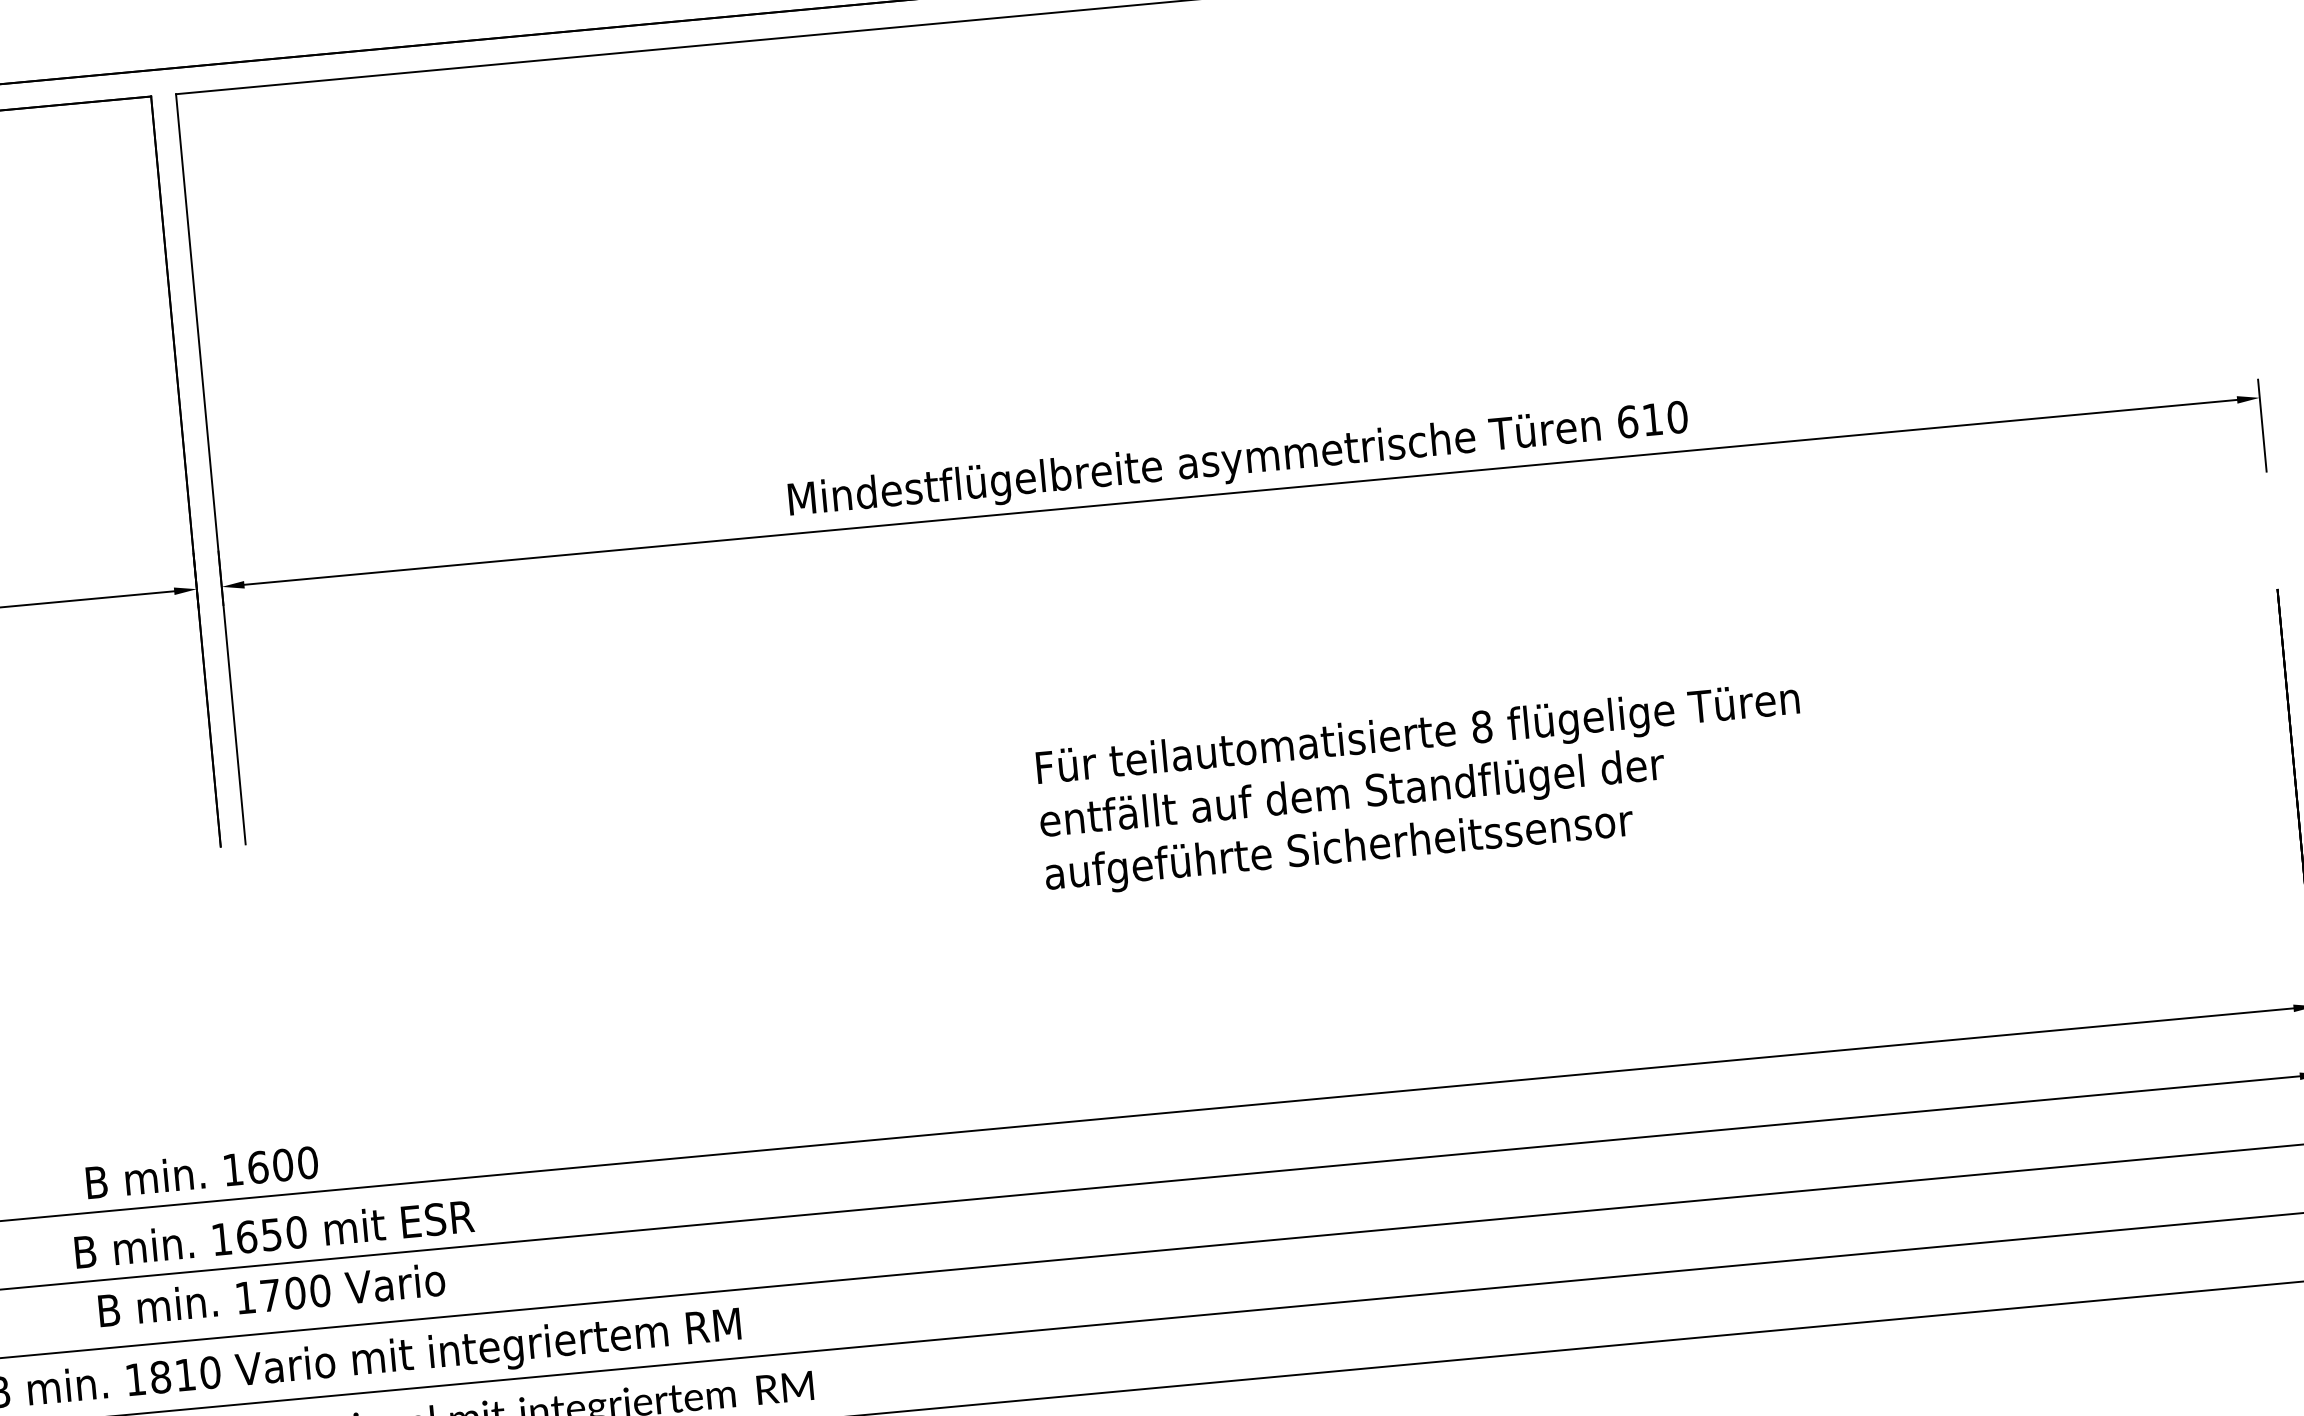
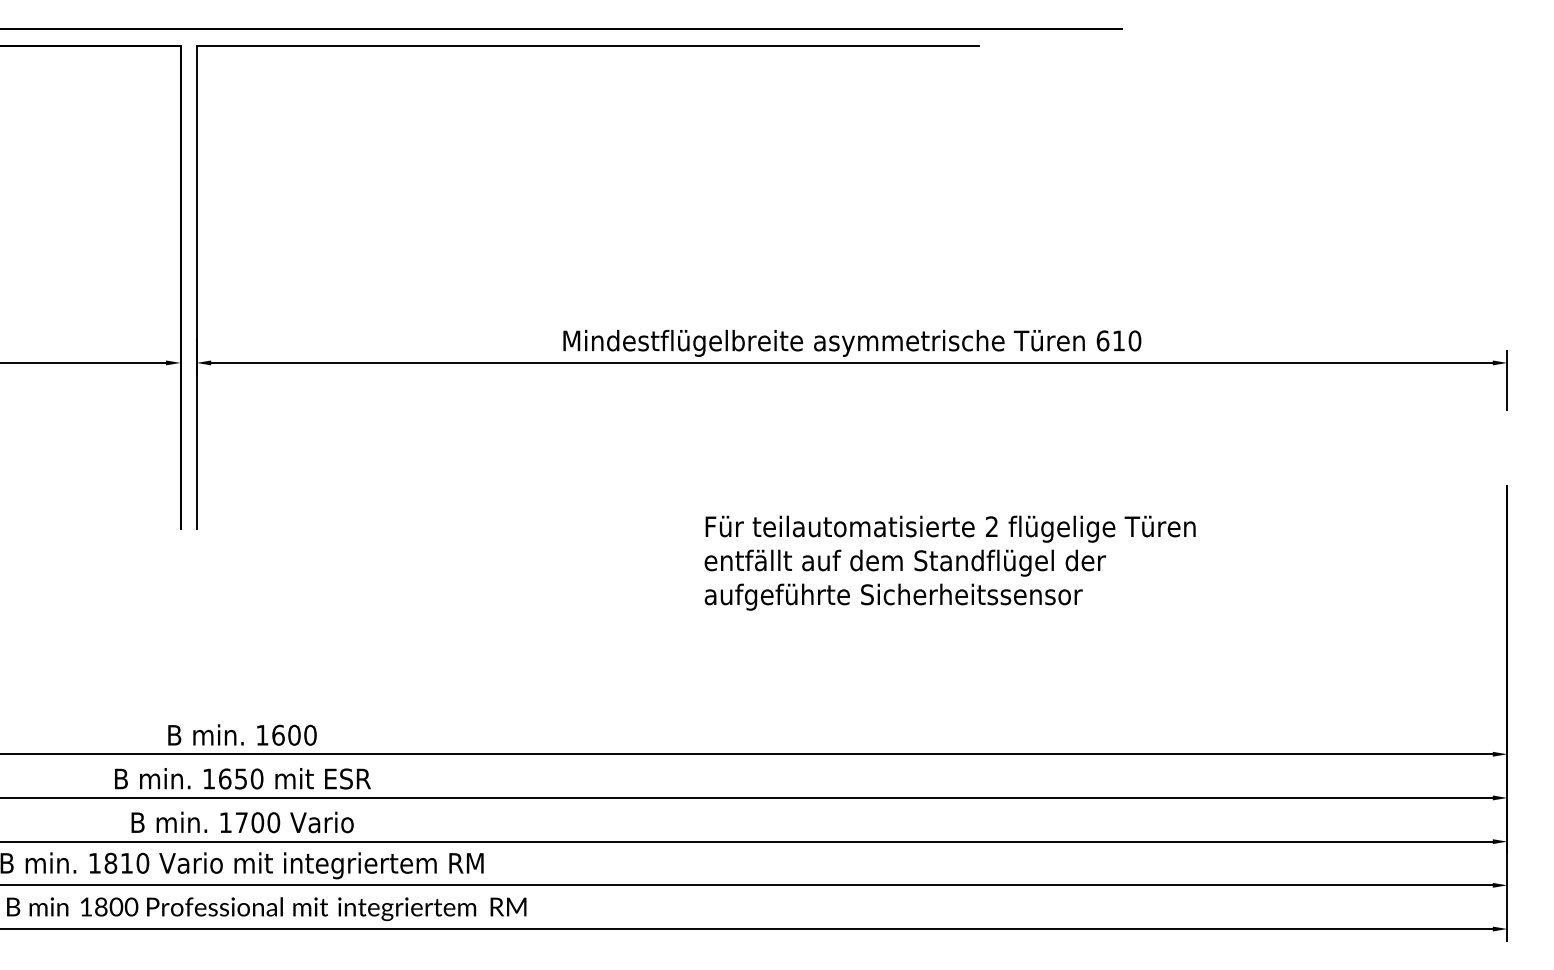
text: (1481, 726) -> (991, 526), 8 -> 2
text: (202, 1171) -> (242, 734), moved
text: (273, 1233) -> (242, 778), moved
text: (271, 1295) -> (242, 822), moved

